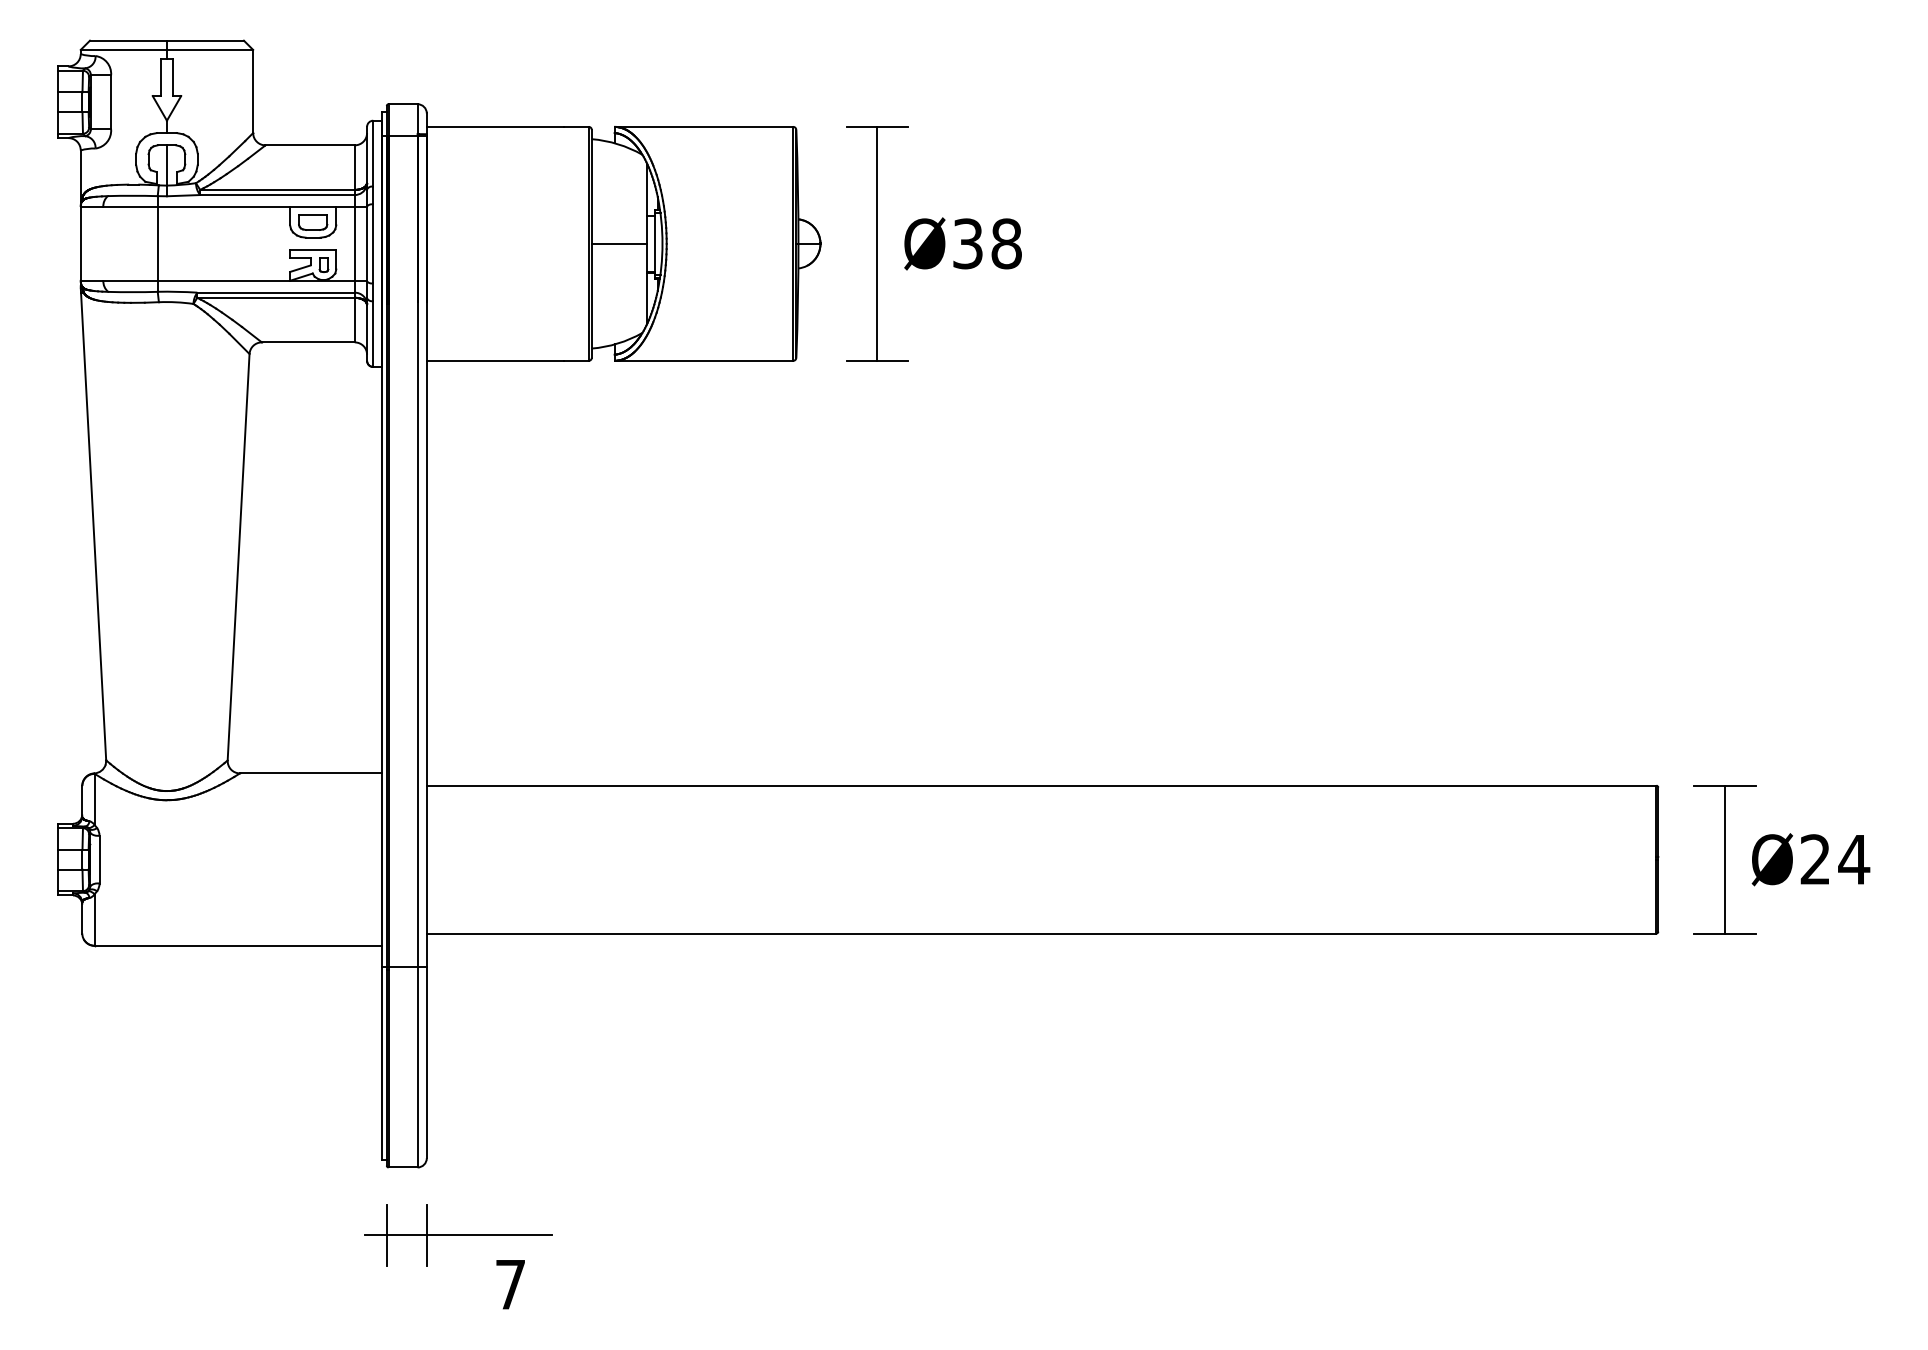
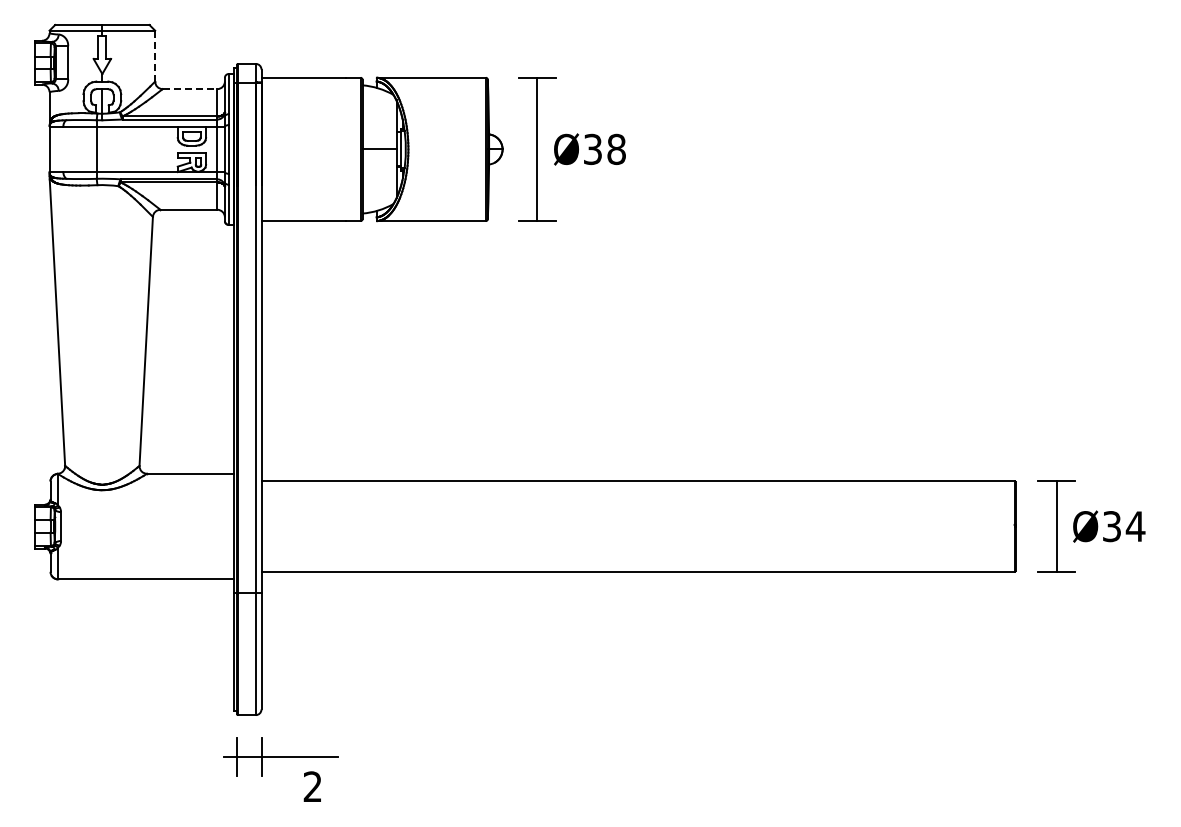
line: (253, 92) -> (155, 56), solid -> dashed
line: (310, 145) -> (190, 89), solid -> dashed
text: (1814, 859) -> (1111, 526), Ø24 -> Ø34
text: (510, 1284) -> (312, 786), 7 -> 2

